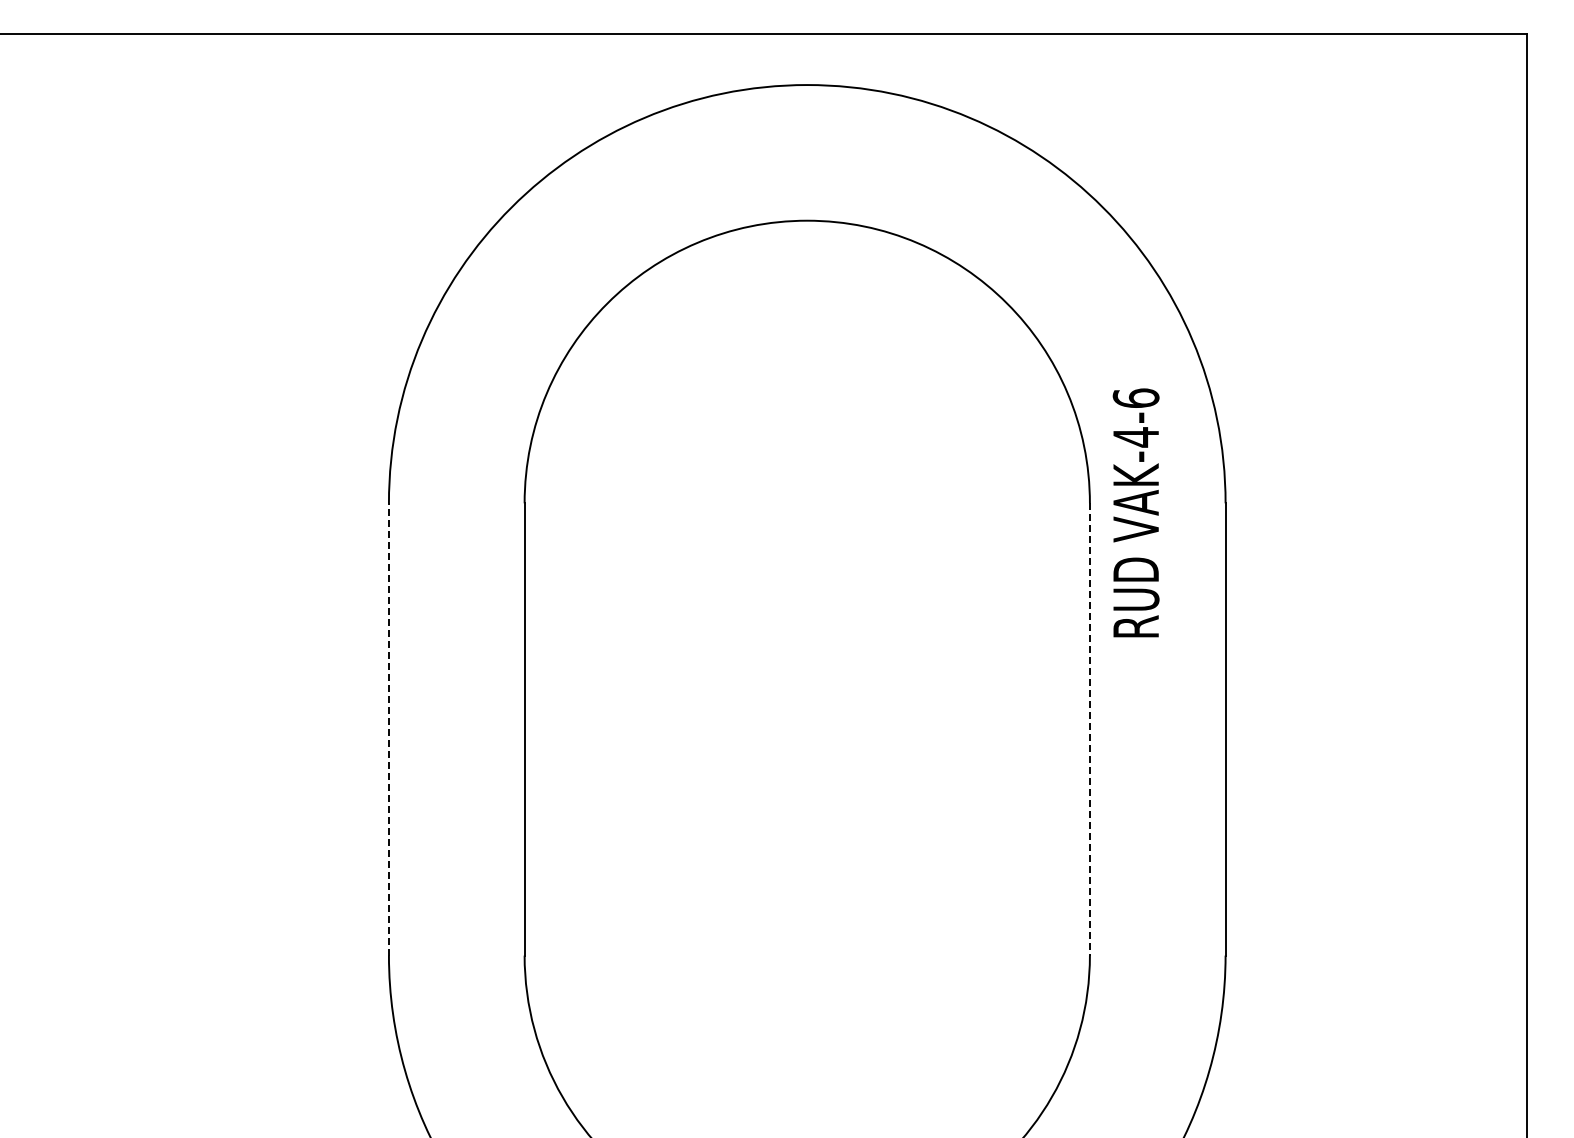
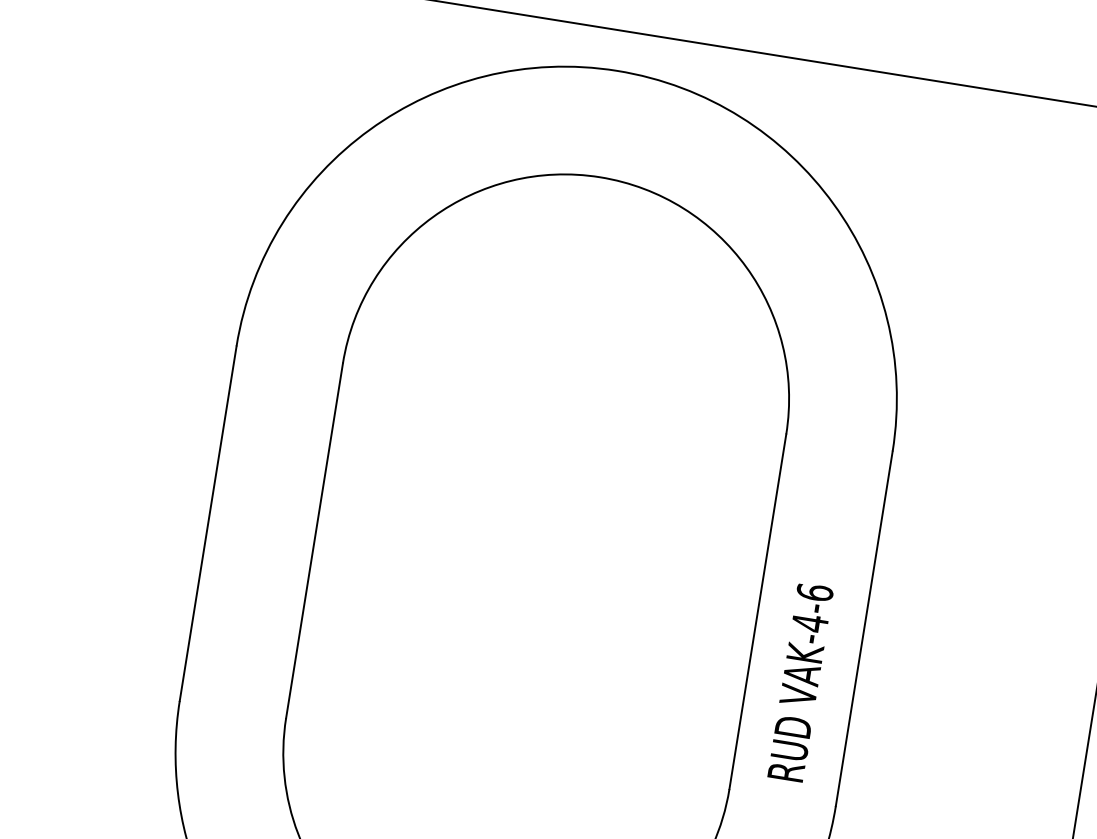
text: (1135, 512) -> (800, 682), moved
line: (388, 728) -> (207, 522), dashed -> solid
line: (1089, 729) -> (757, 611), dashed -> solid

